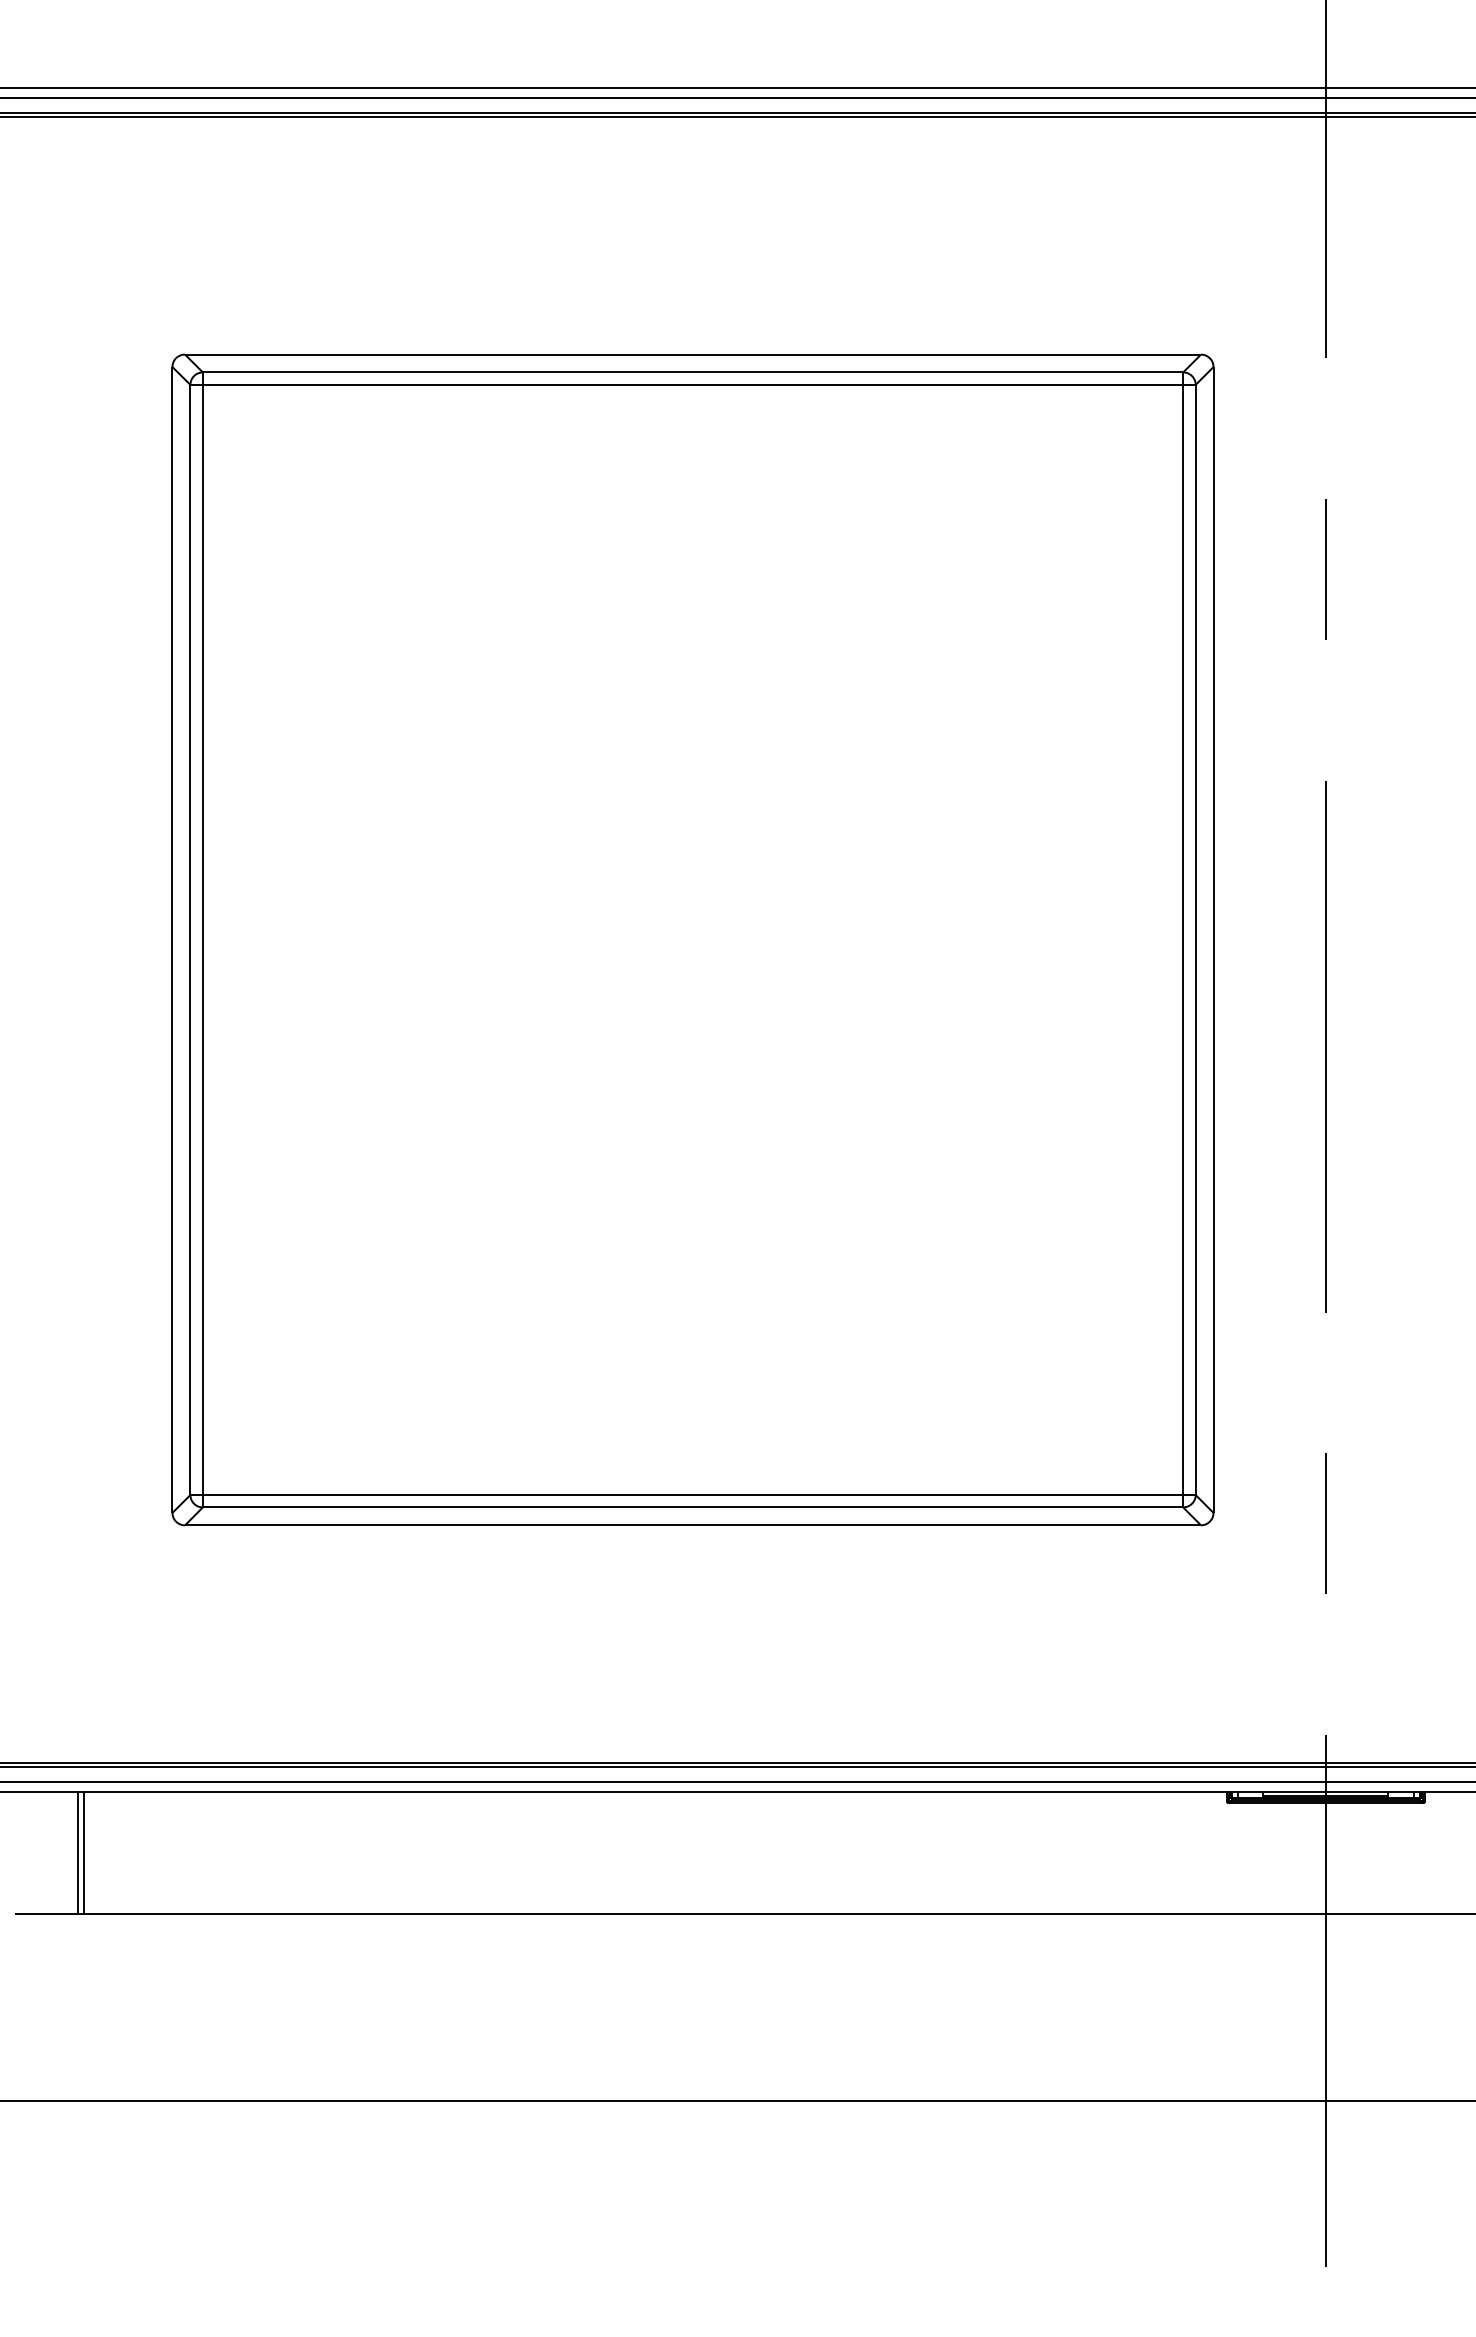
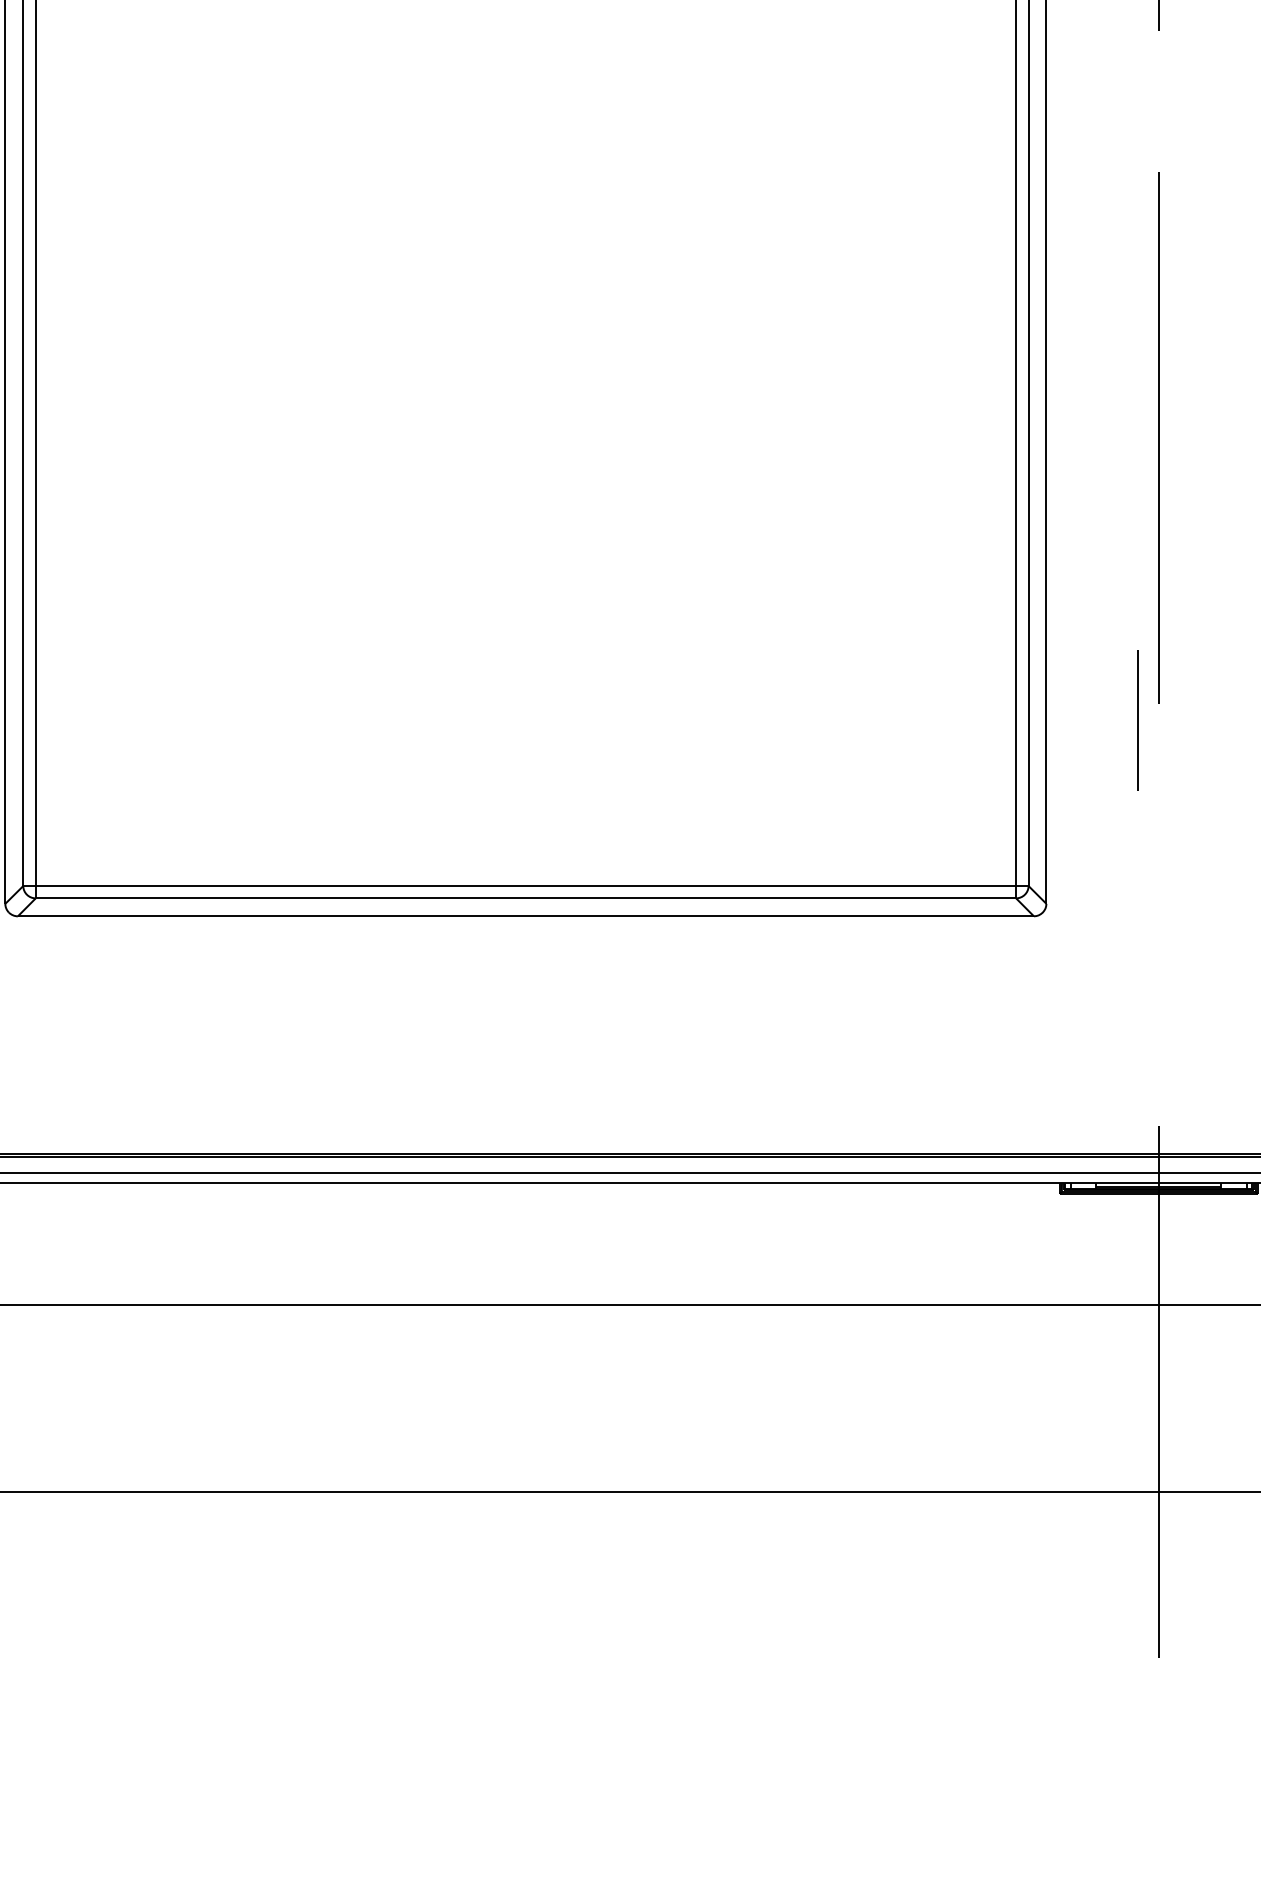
line: (1325, 1523) -> (1137, 720), moved

